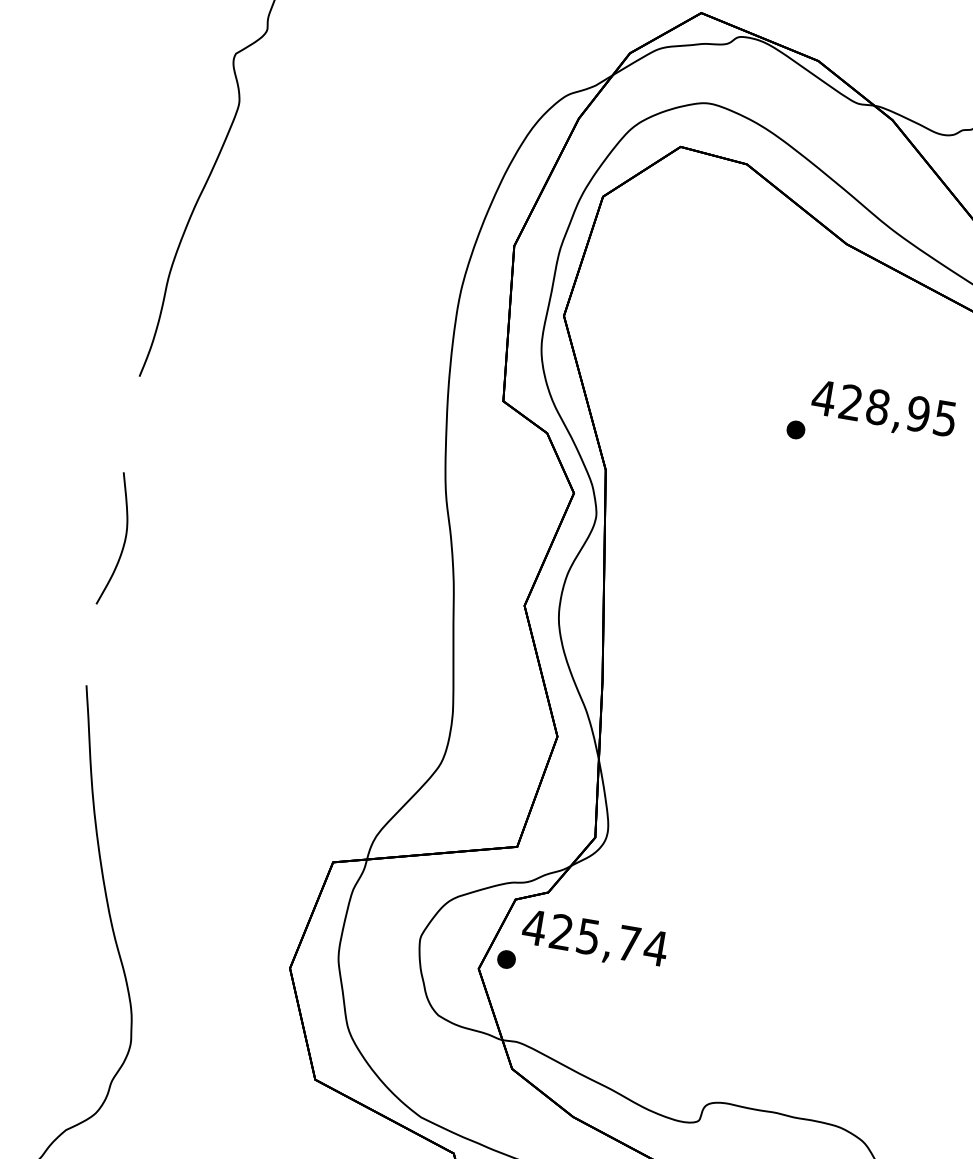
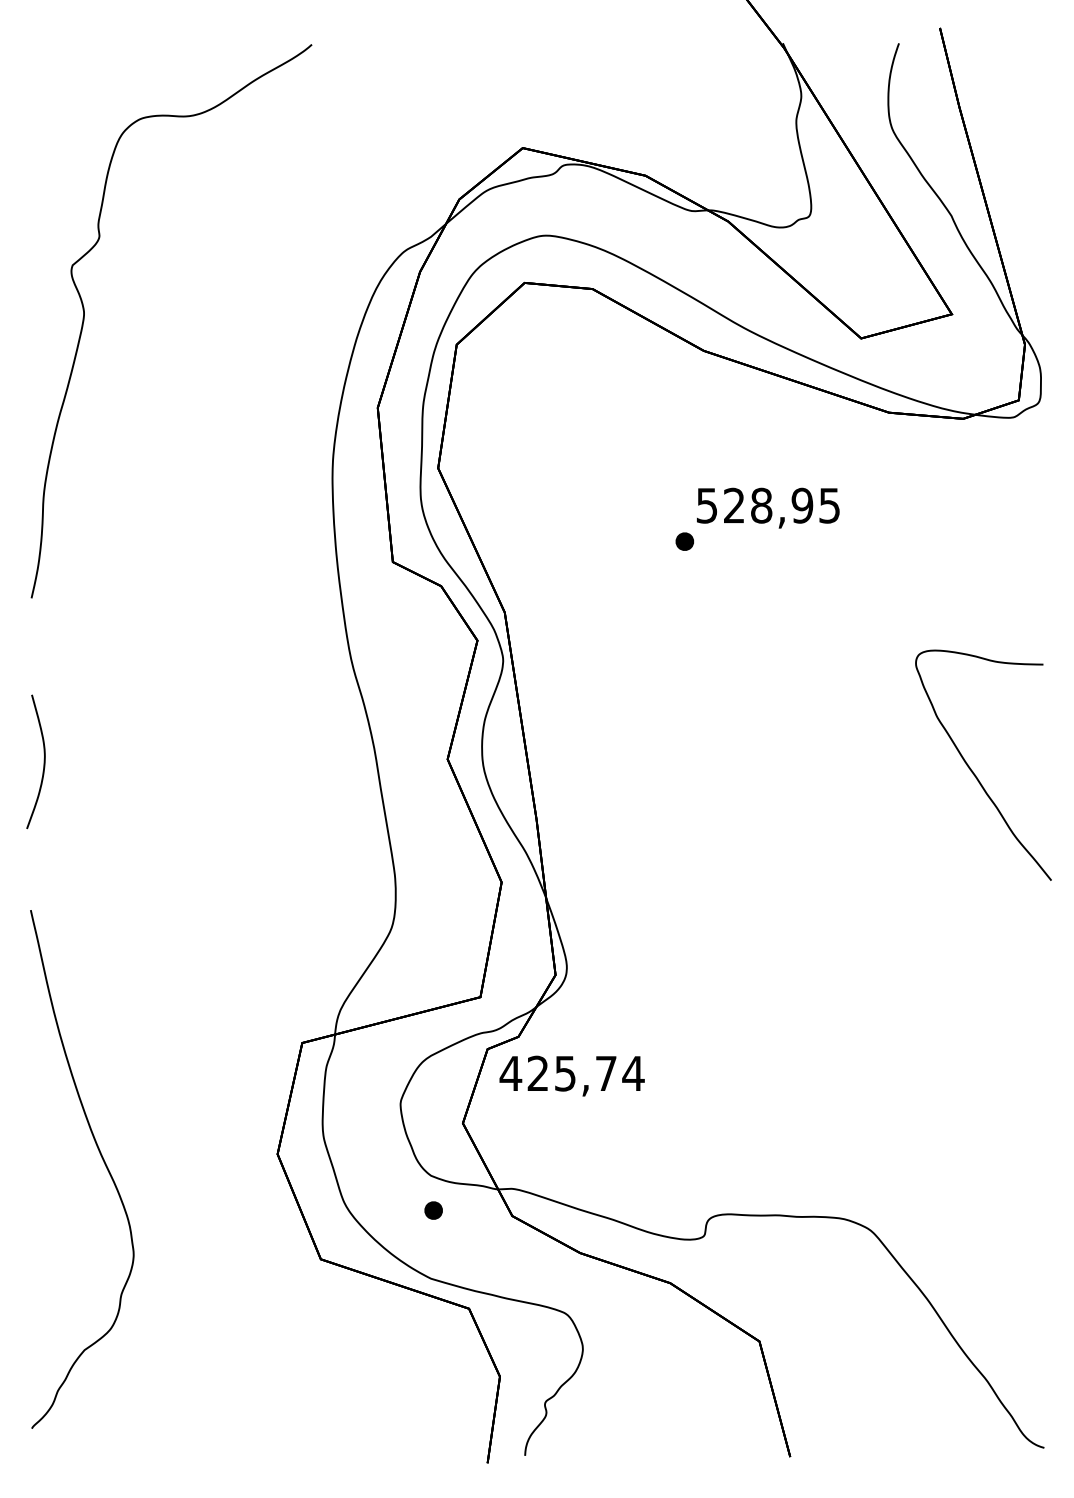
text: (823, 397) -> (706, 505), 428,95 -> 528,95
part: (506, 959) -> (433, 1210), moved

